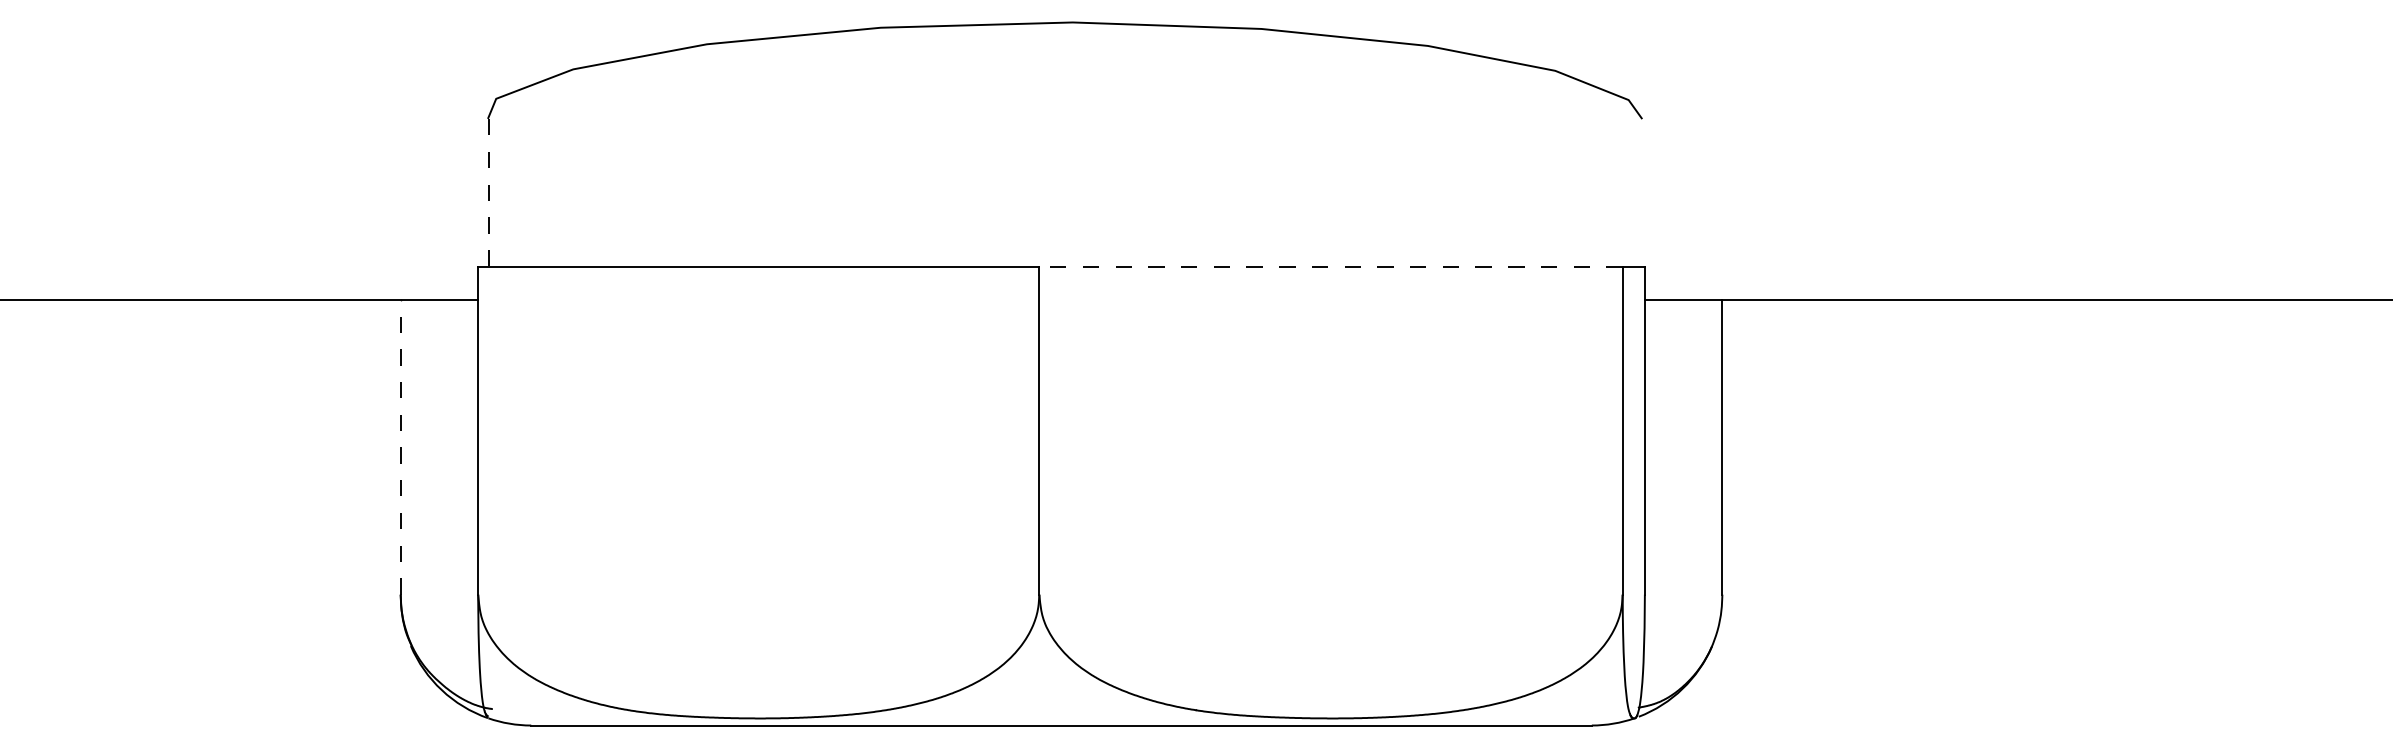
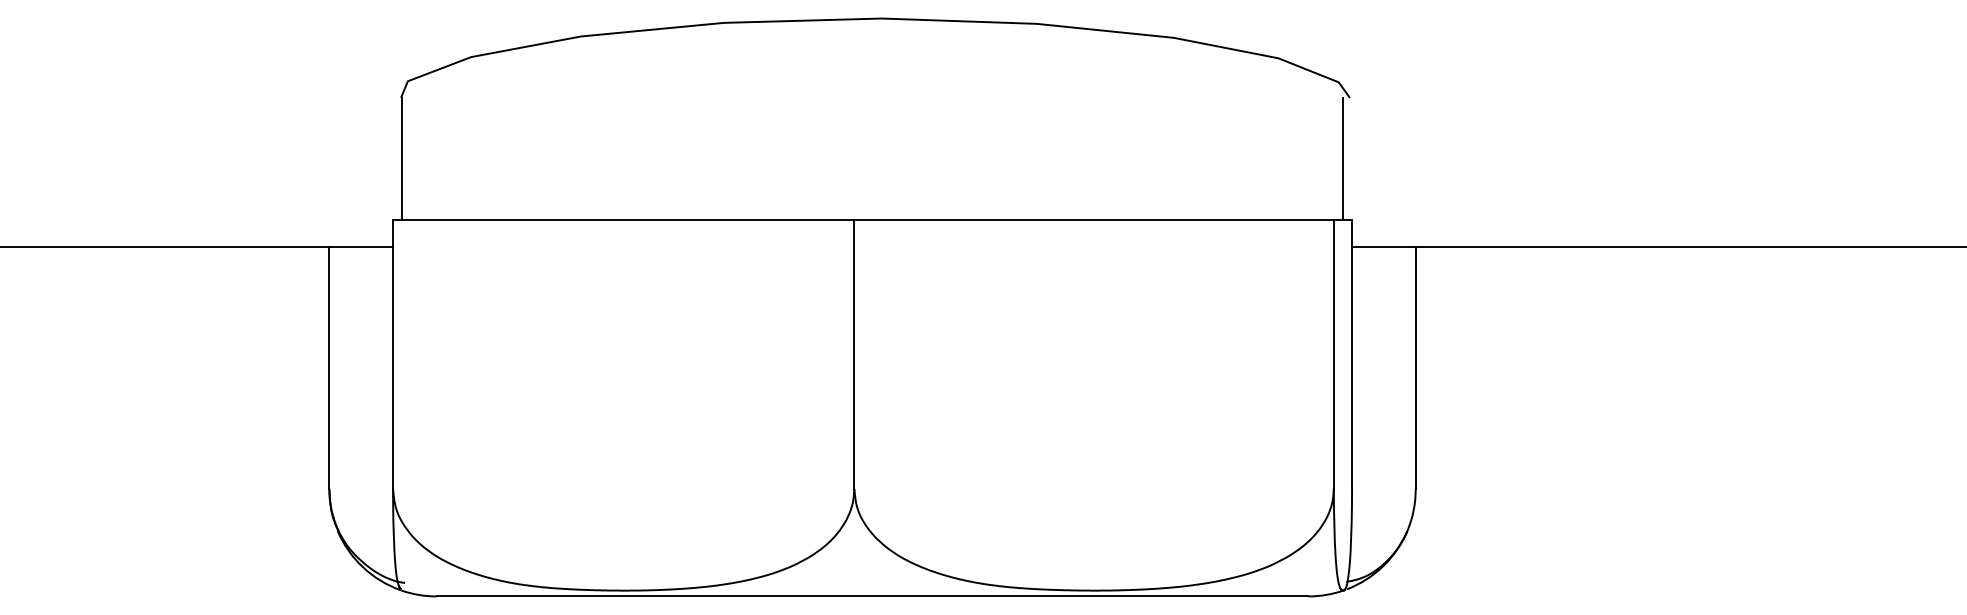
line: (488, 193) -> (401, 159), dashed -> solid
line: (1634, 193) -> (1343, 159), added
line: (1331, 267) -> (1094, 219), dashed -> solid
line: (400, 446) -> (329, 367), dashed -> solid

